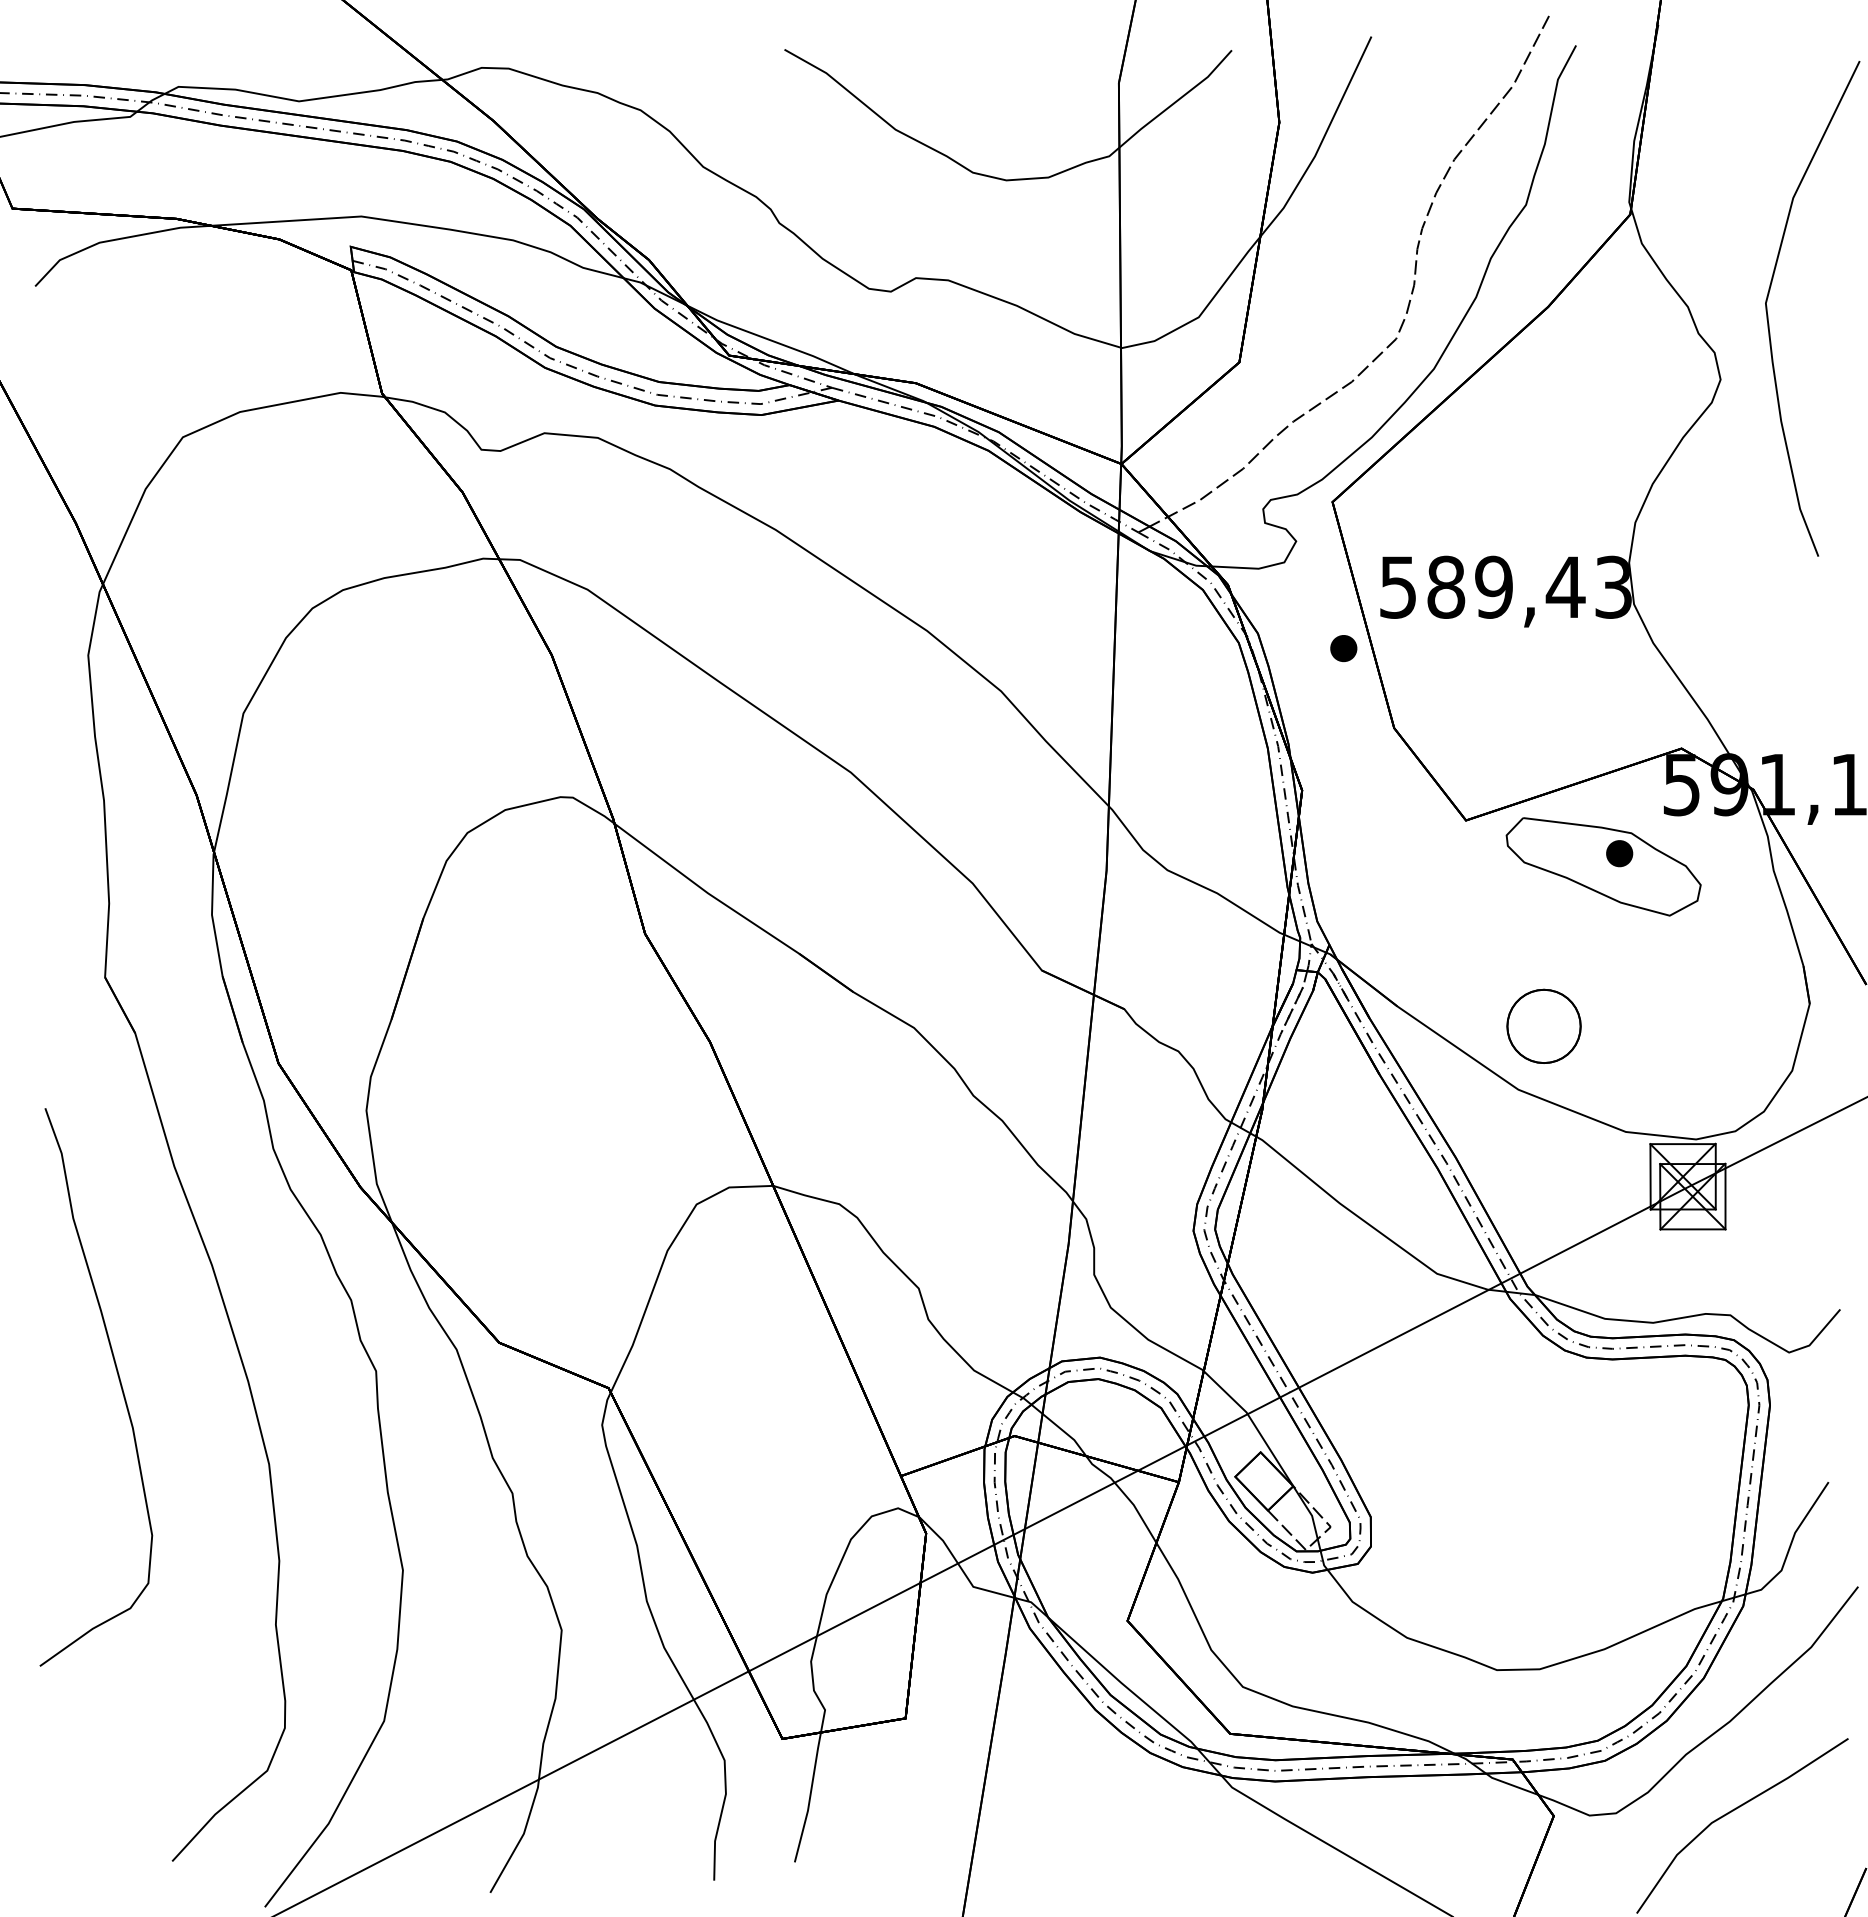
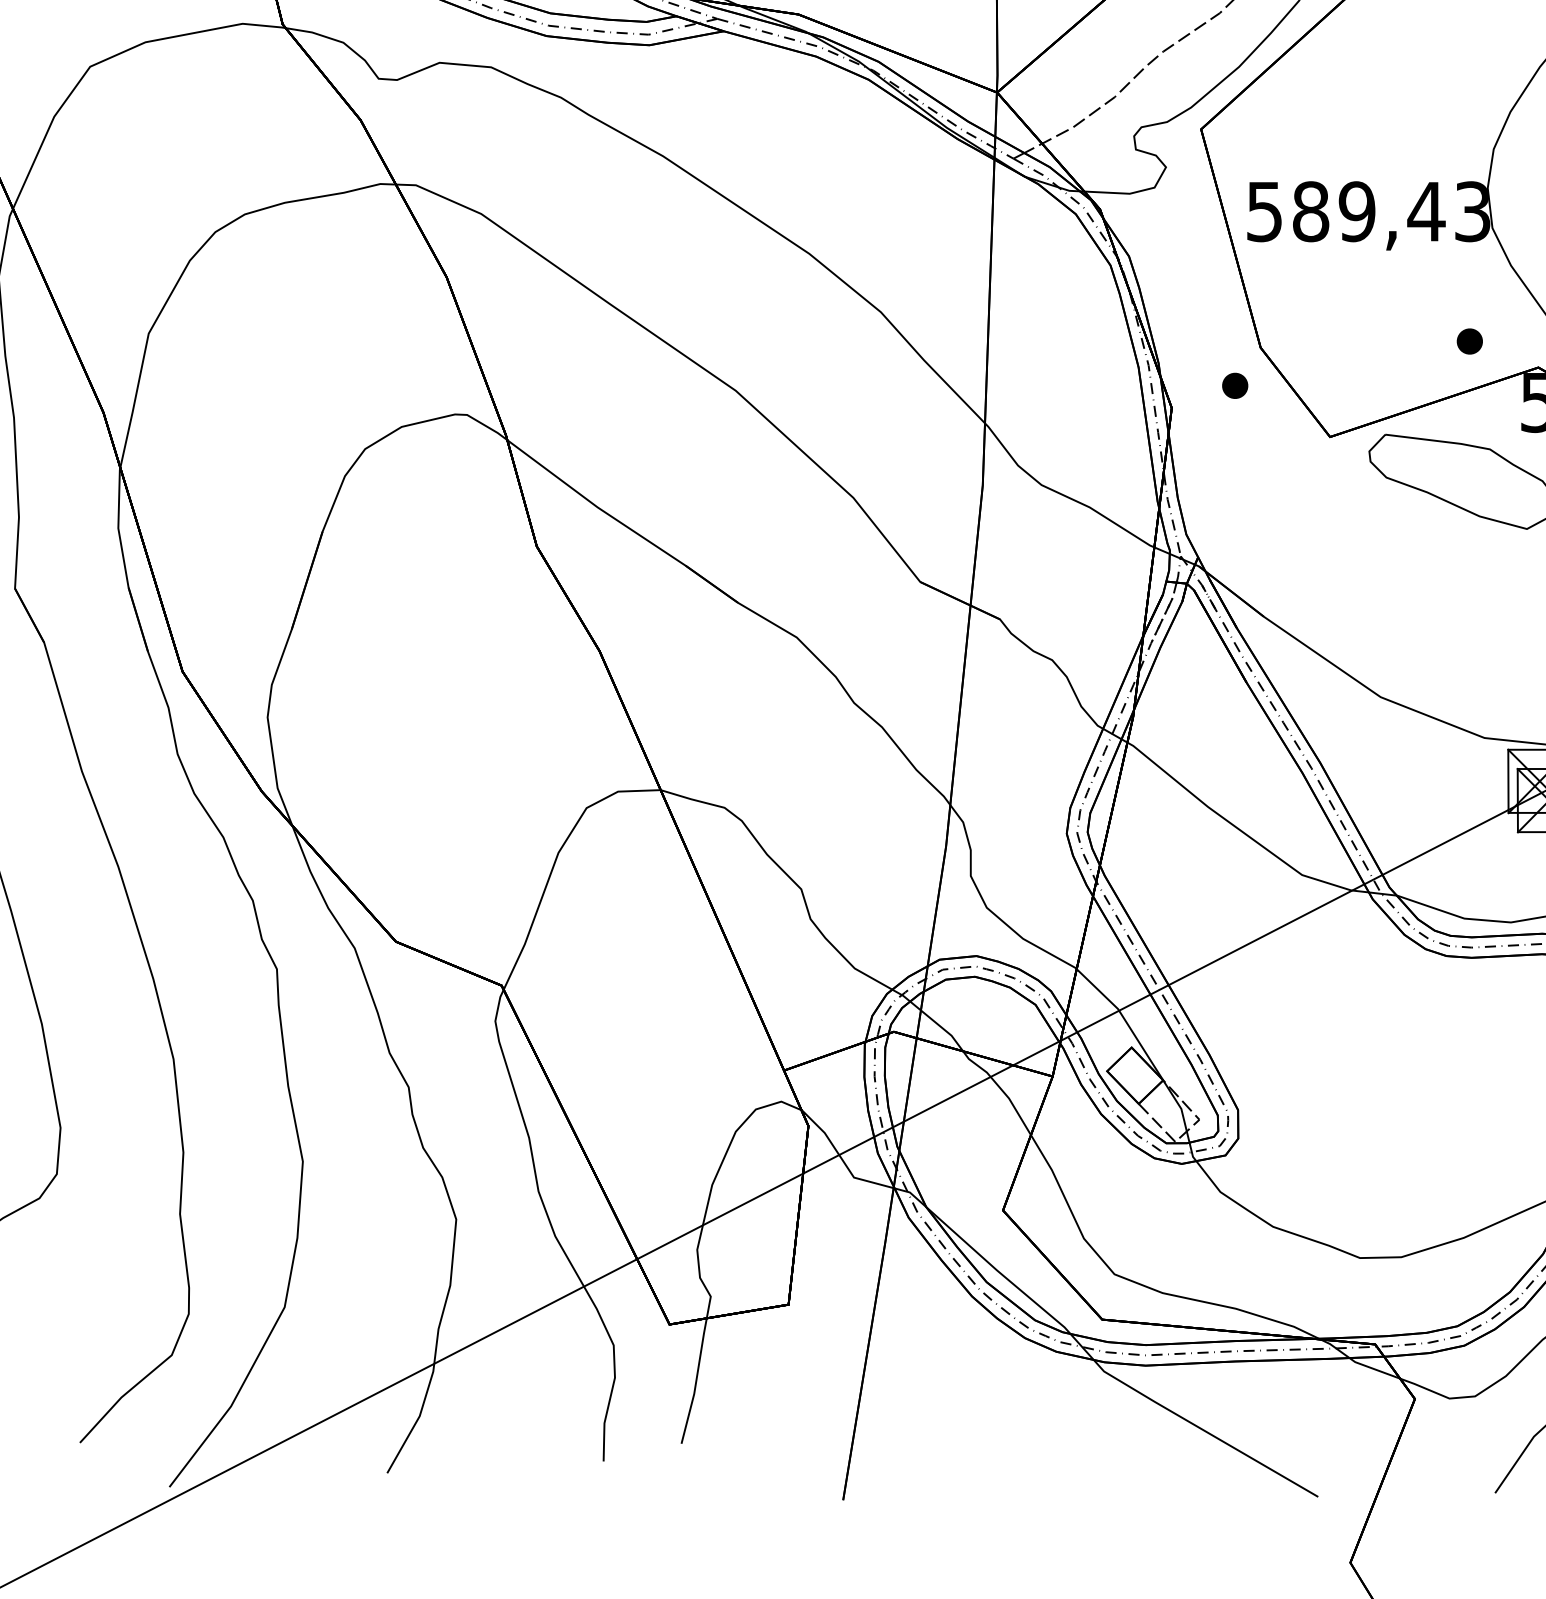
part: (1343, 648) -> (1234, 385), moved
part: (1619, 853) -> (1469, 341), moved
part: (1543, 1025) -> (1404, 635), removed

